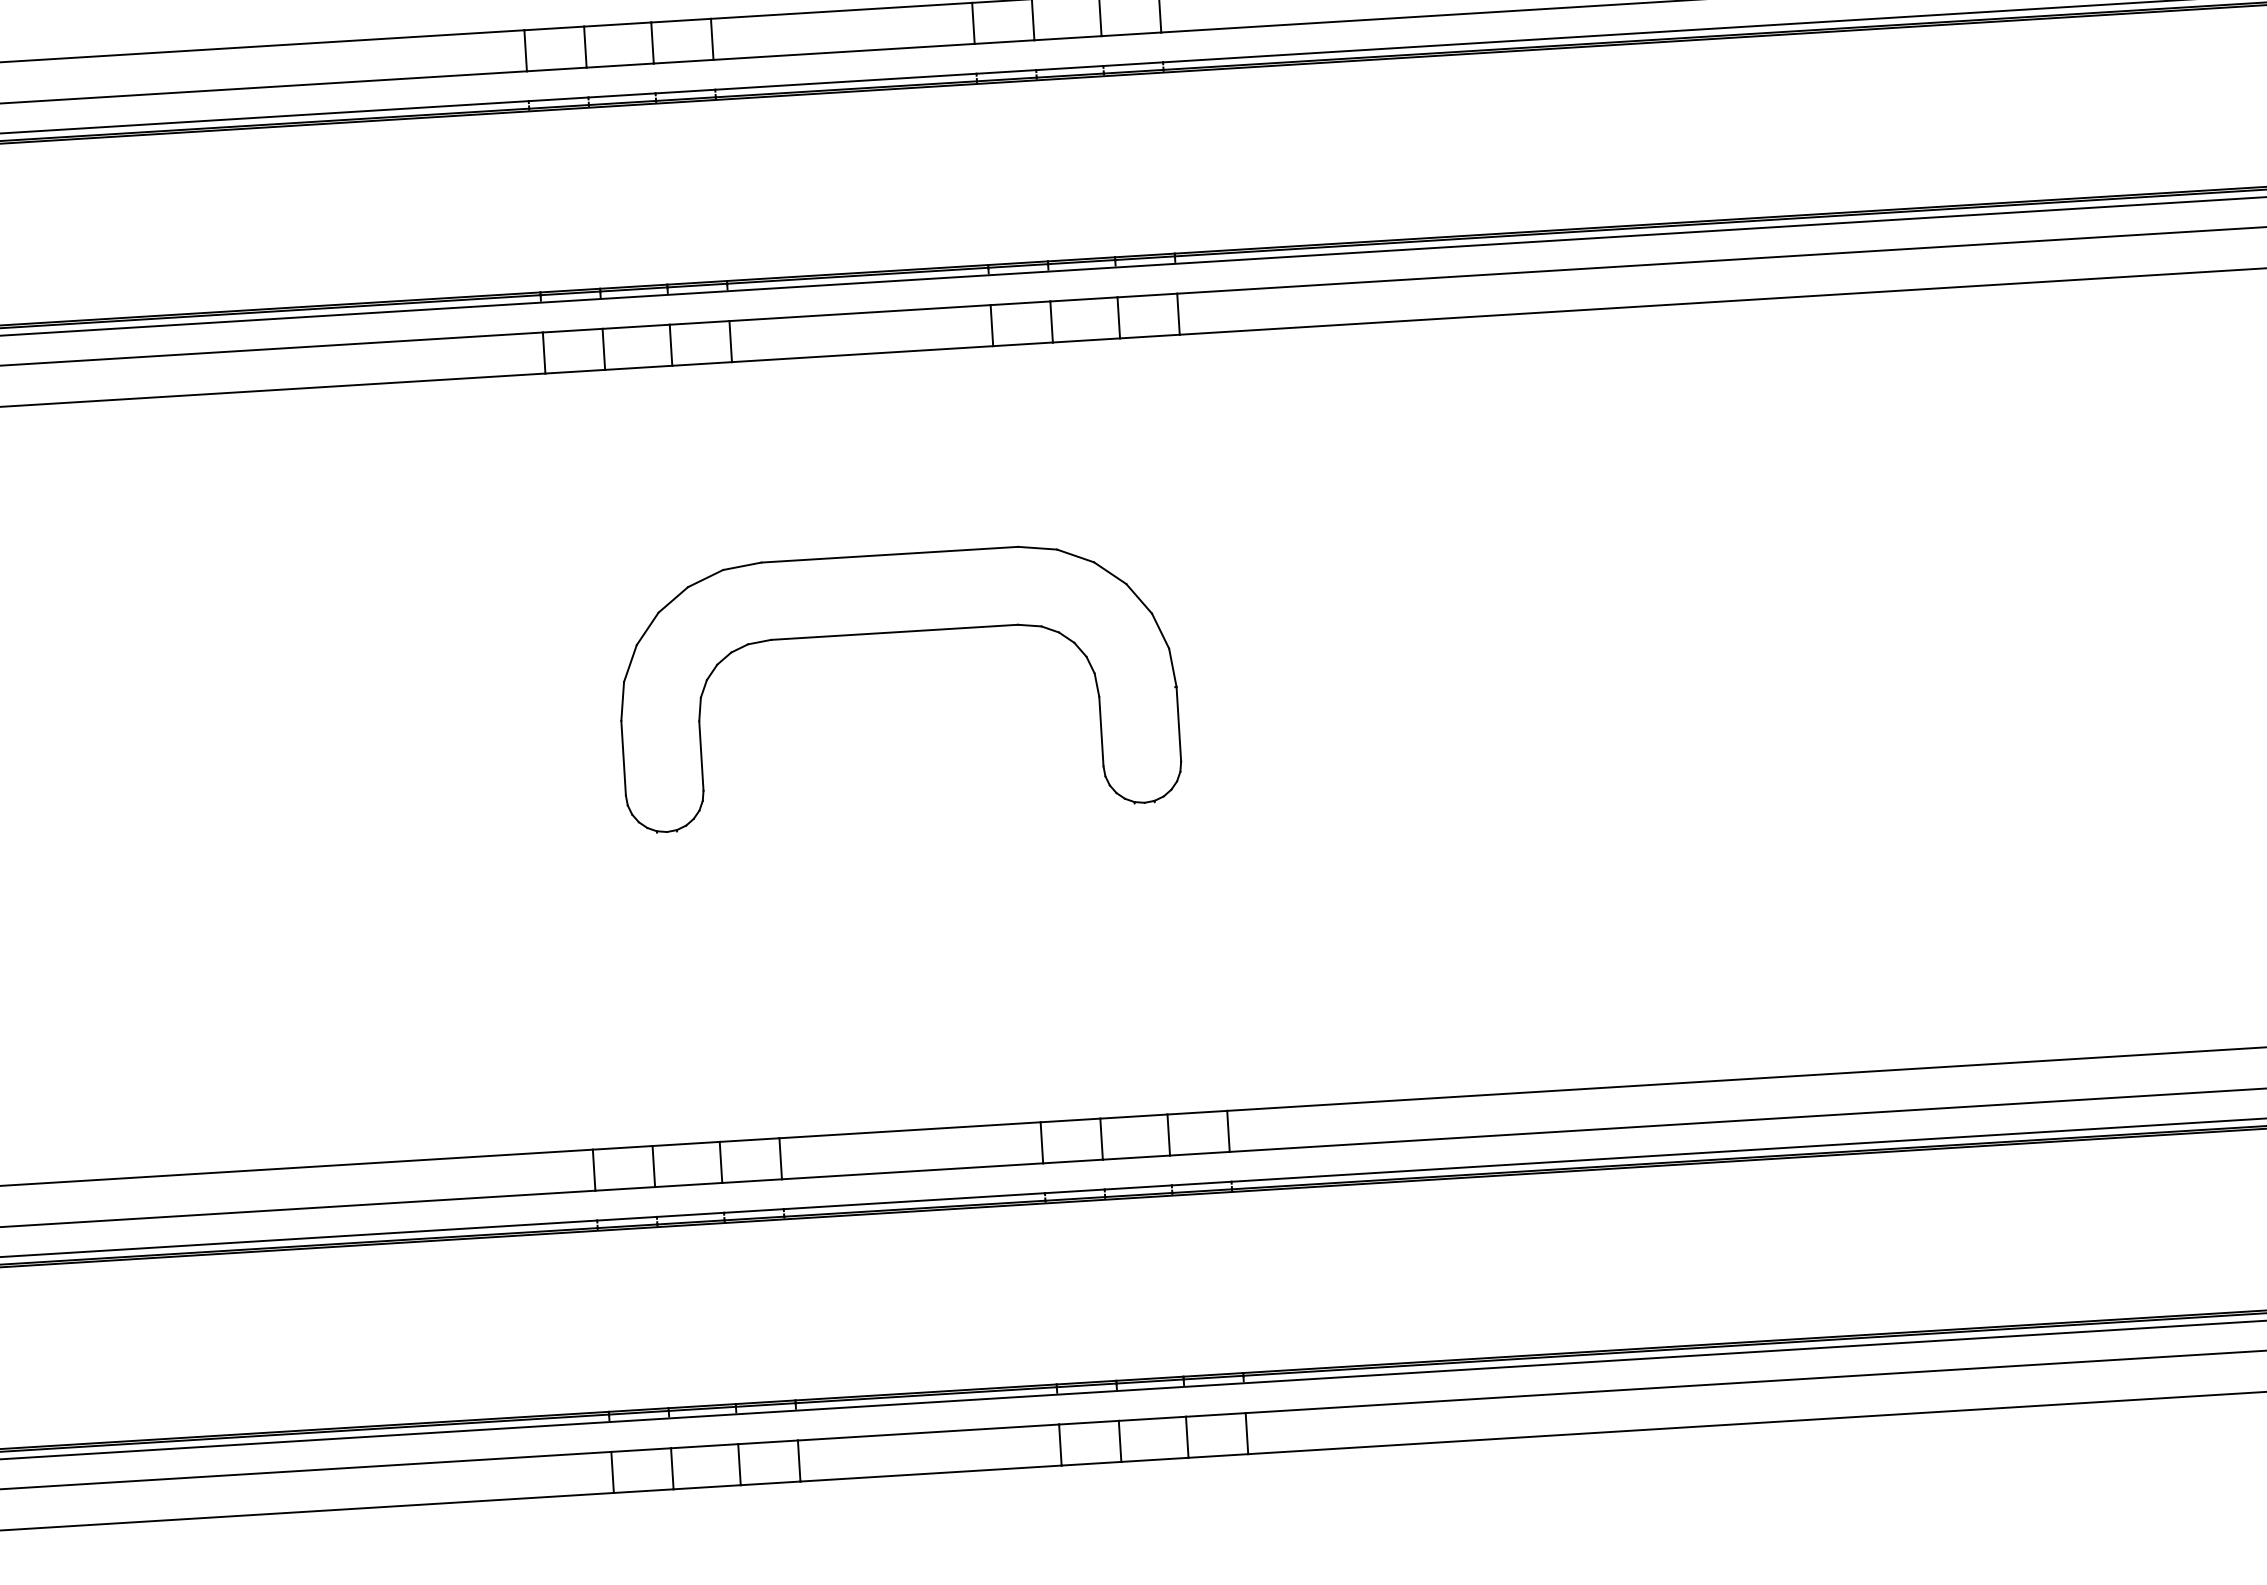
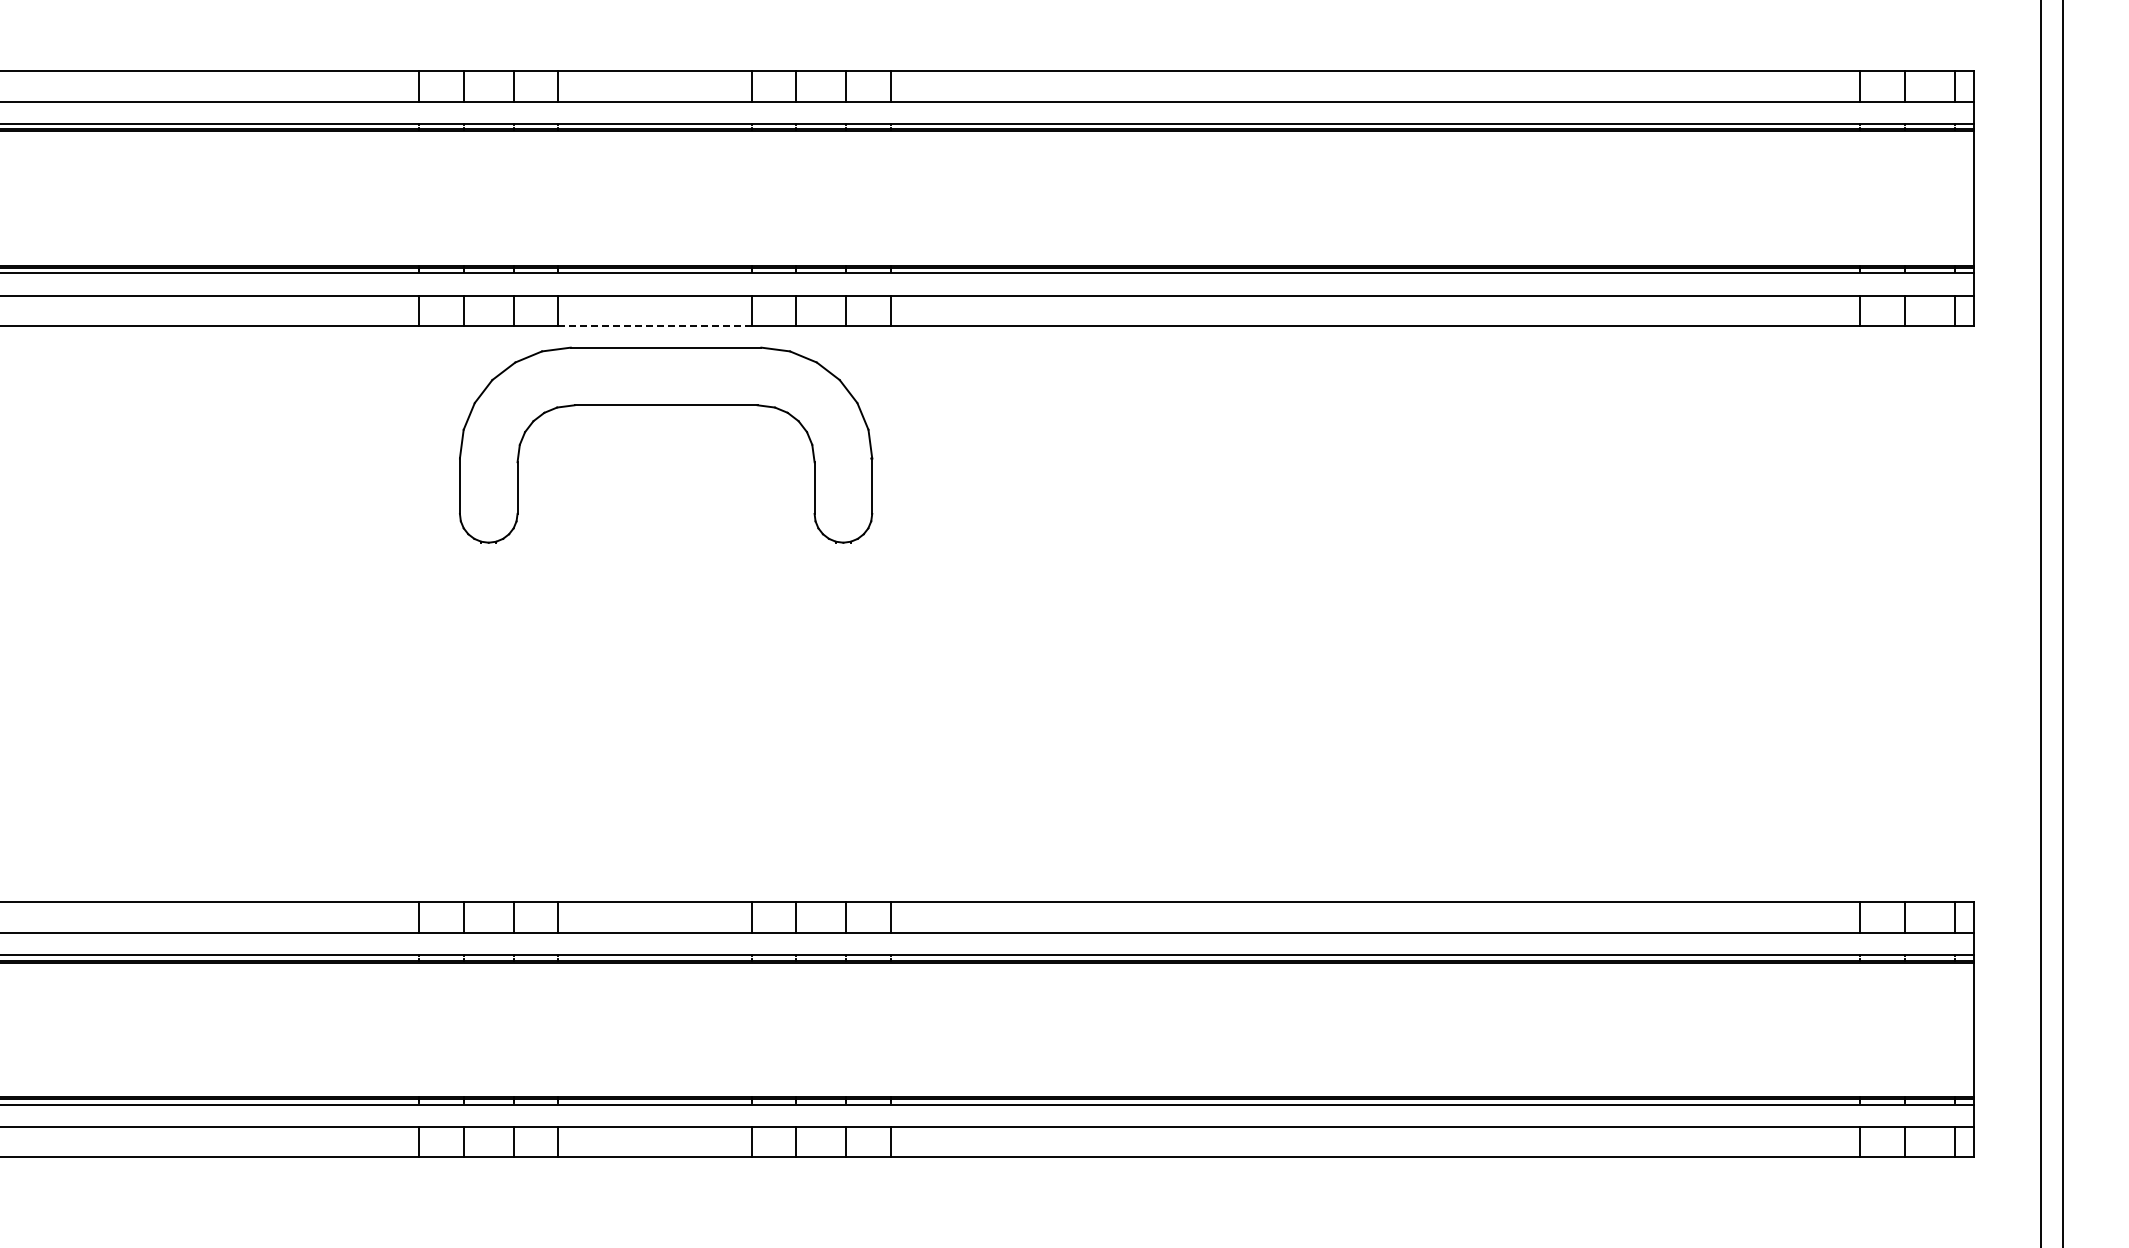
line: (863, 354) -> (655, 326), solid -> dashed
part: (895, 632) -> (666, 405), moved

